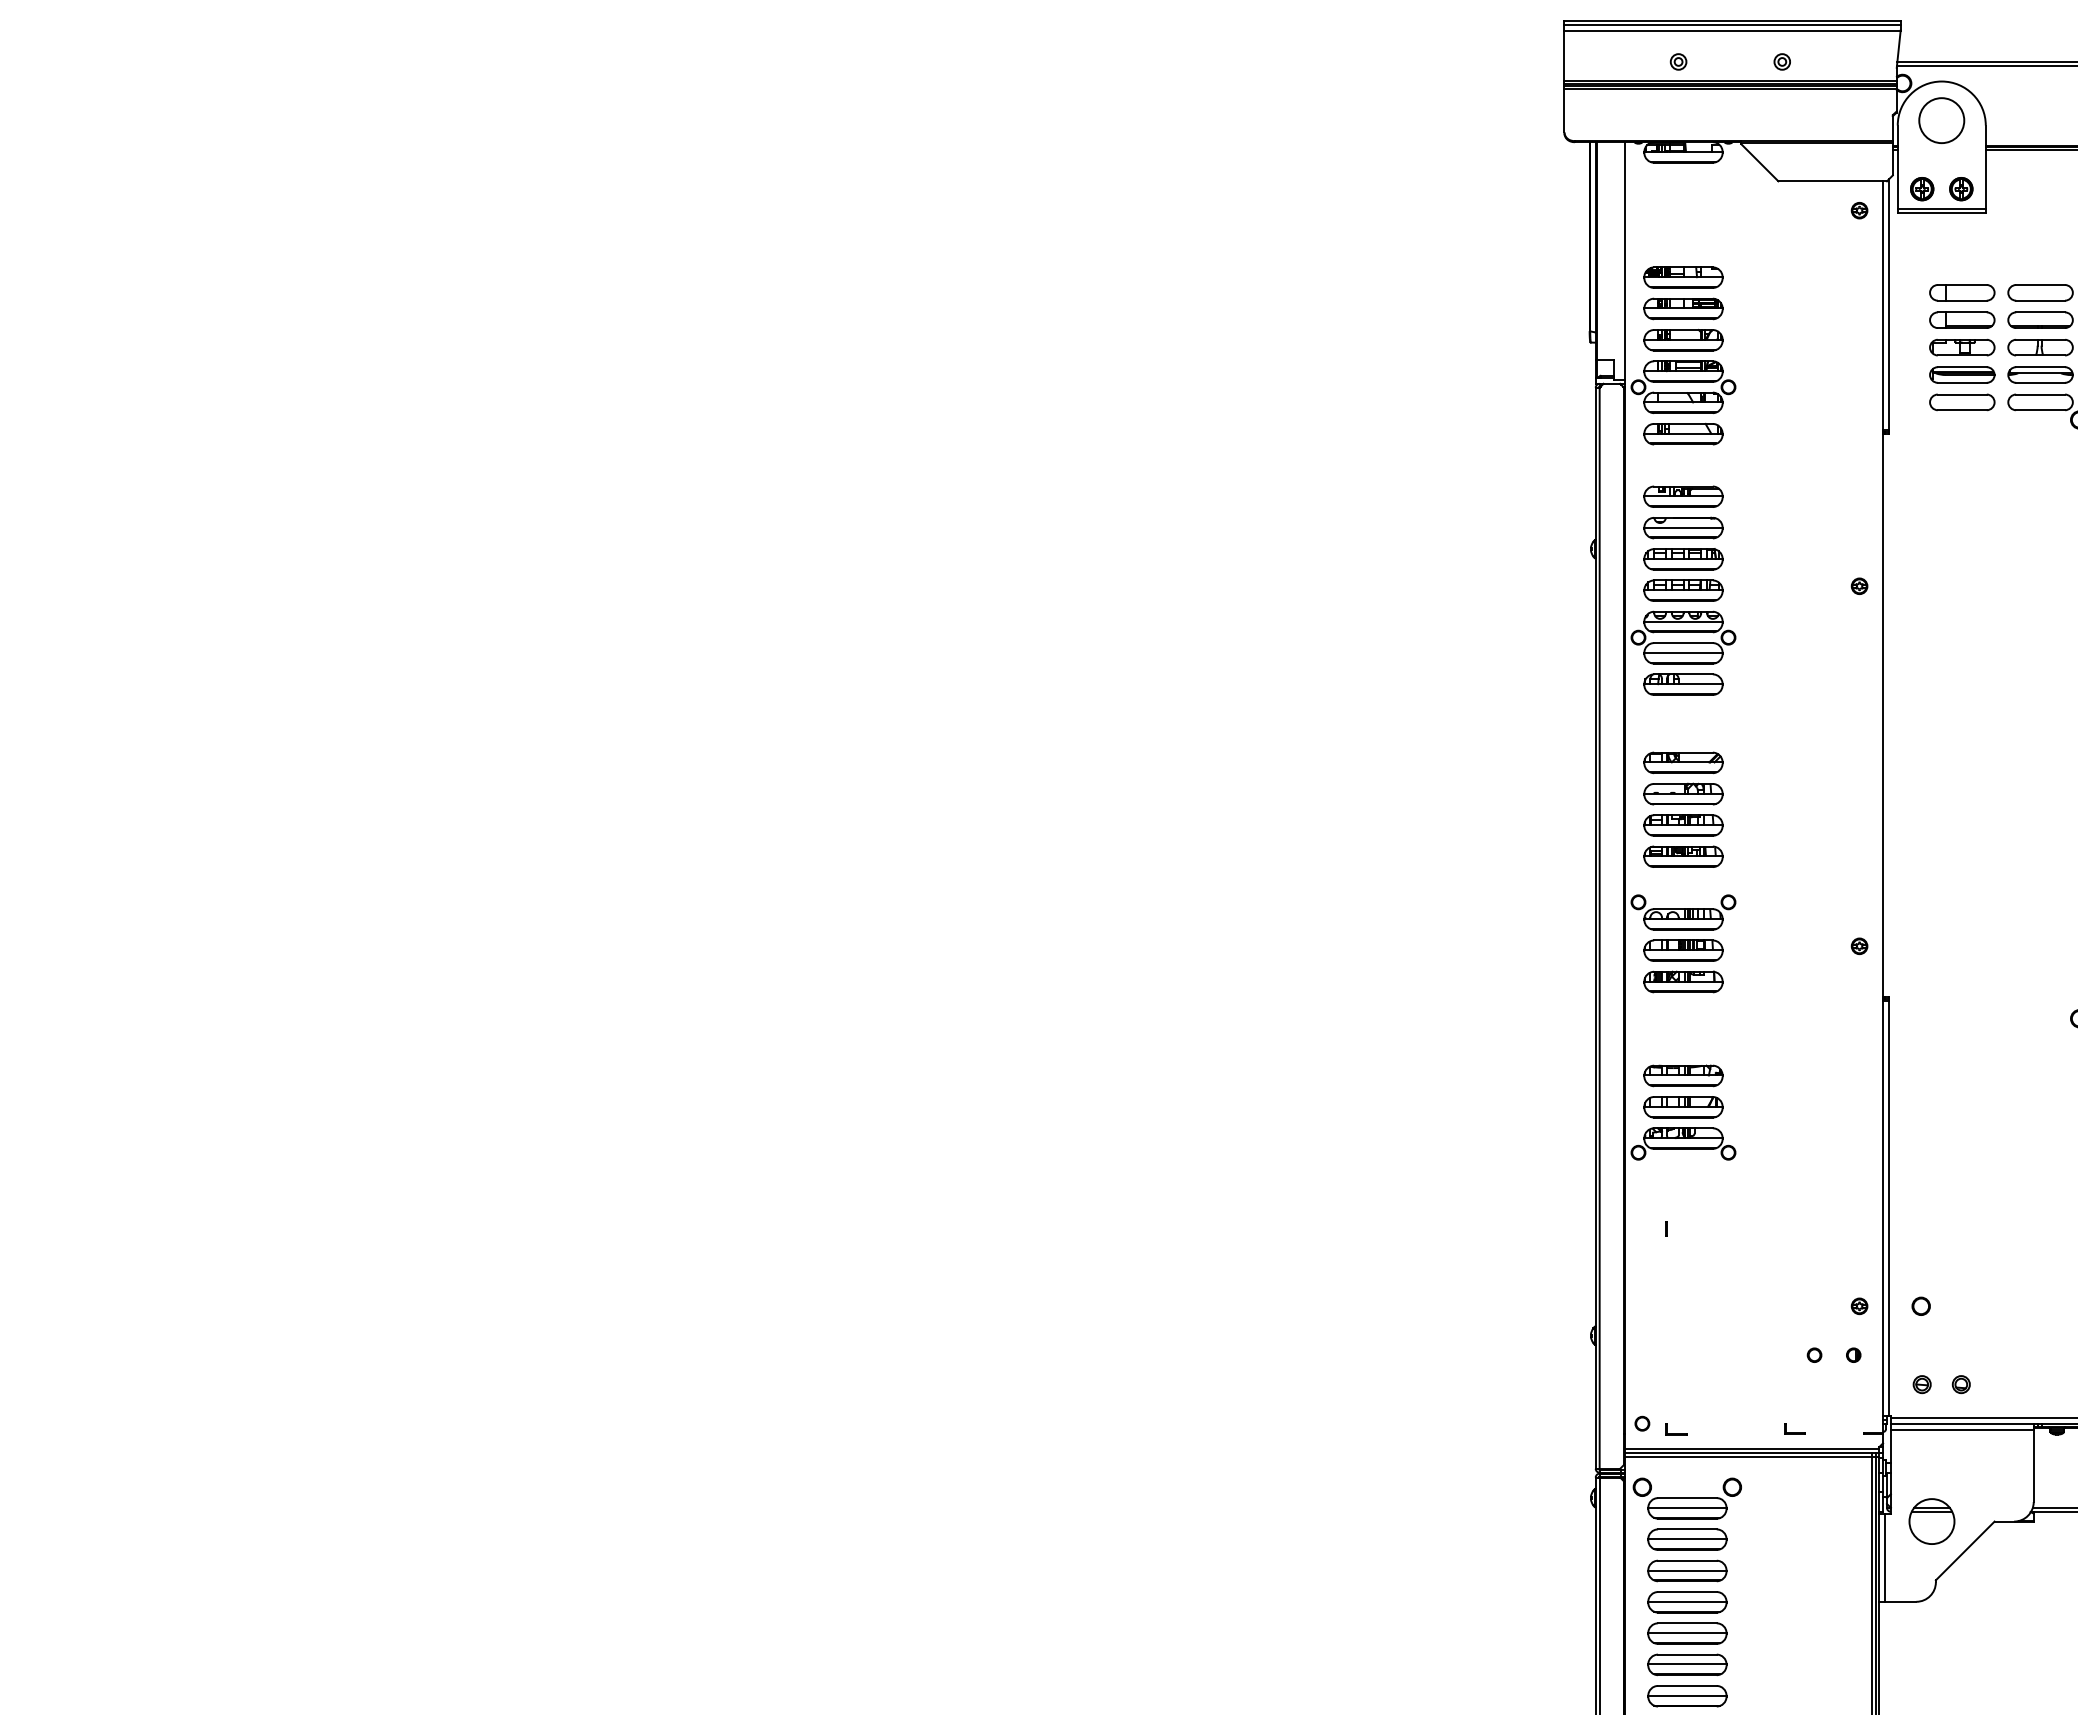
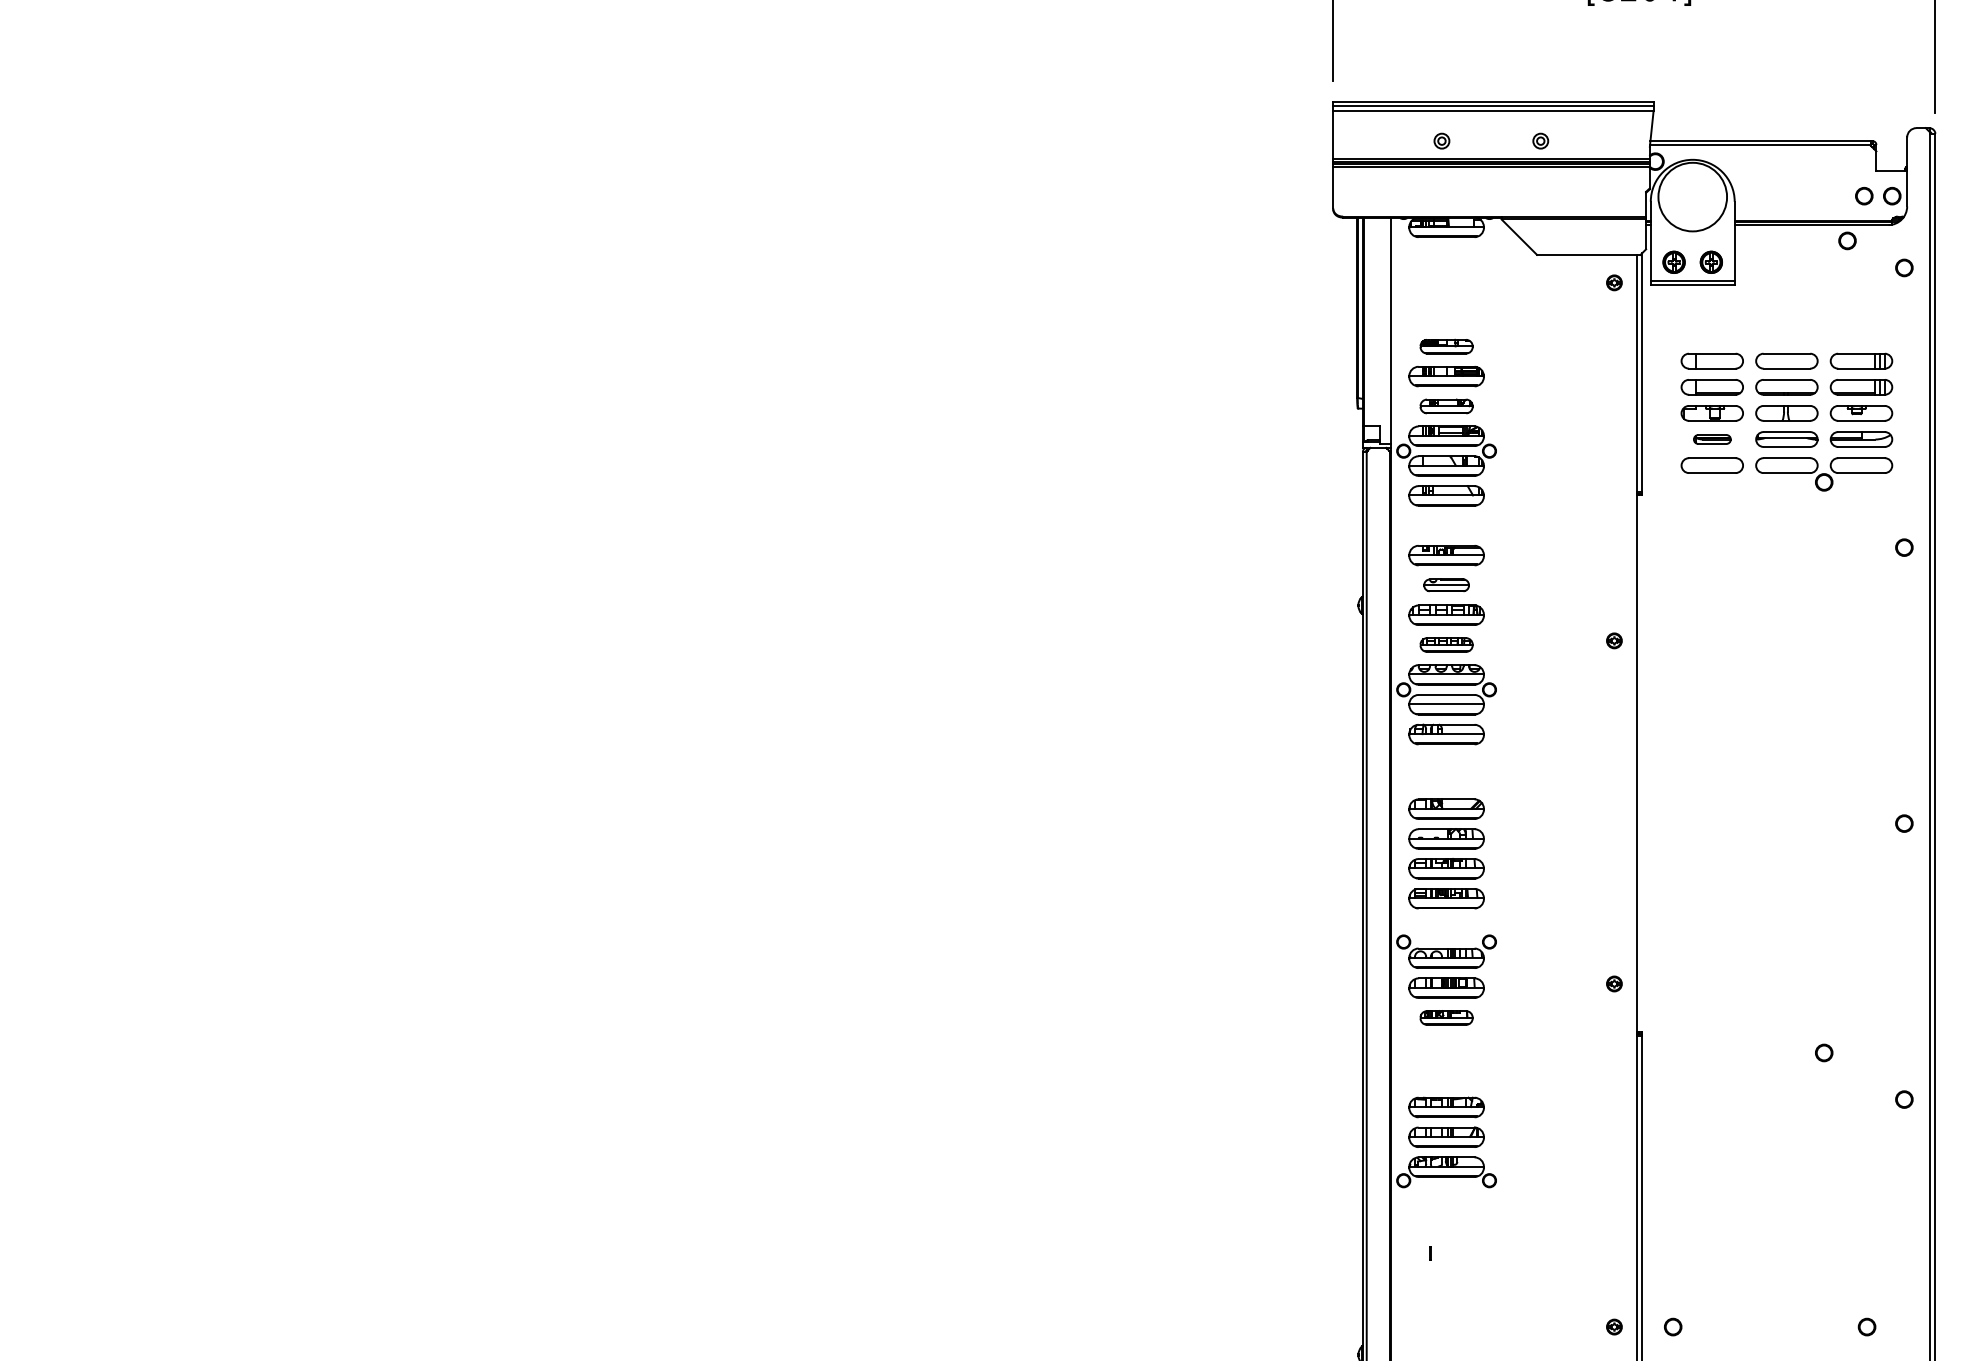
circle: (1941, 120) -> (1692, 196), size x1.6
part: (1683, 277) -> (1446, 346), size x0.7
part: (1683, 340) -> (1446, 406), size x0.7
part: (1962, 374) -> (1712, 439), size x0.6
part: (1683, 527) -> (1446, 584), size x0.6
part: (1683, 590) -> (1446, 644), size x0.7
part: (1683, 981) -> (1446, 1017), size x0.7

